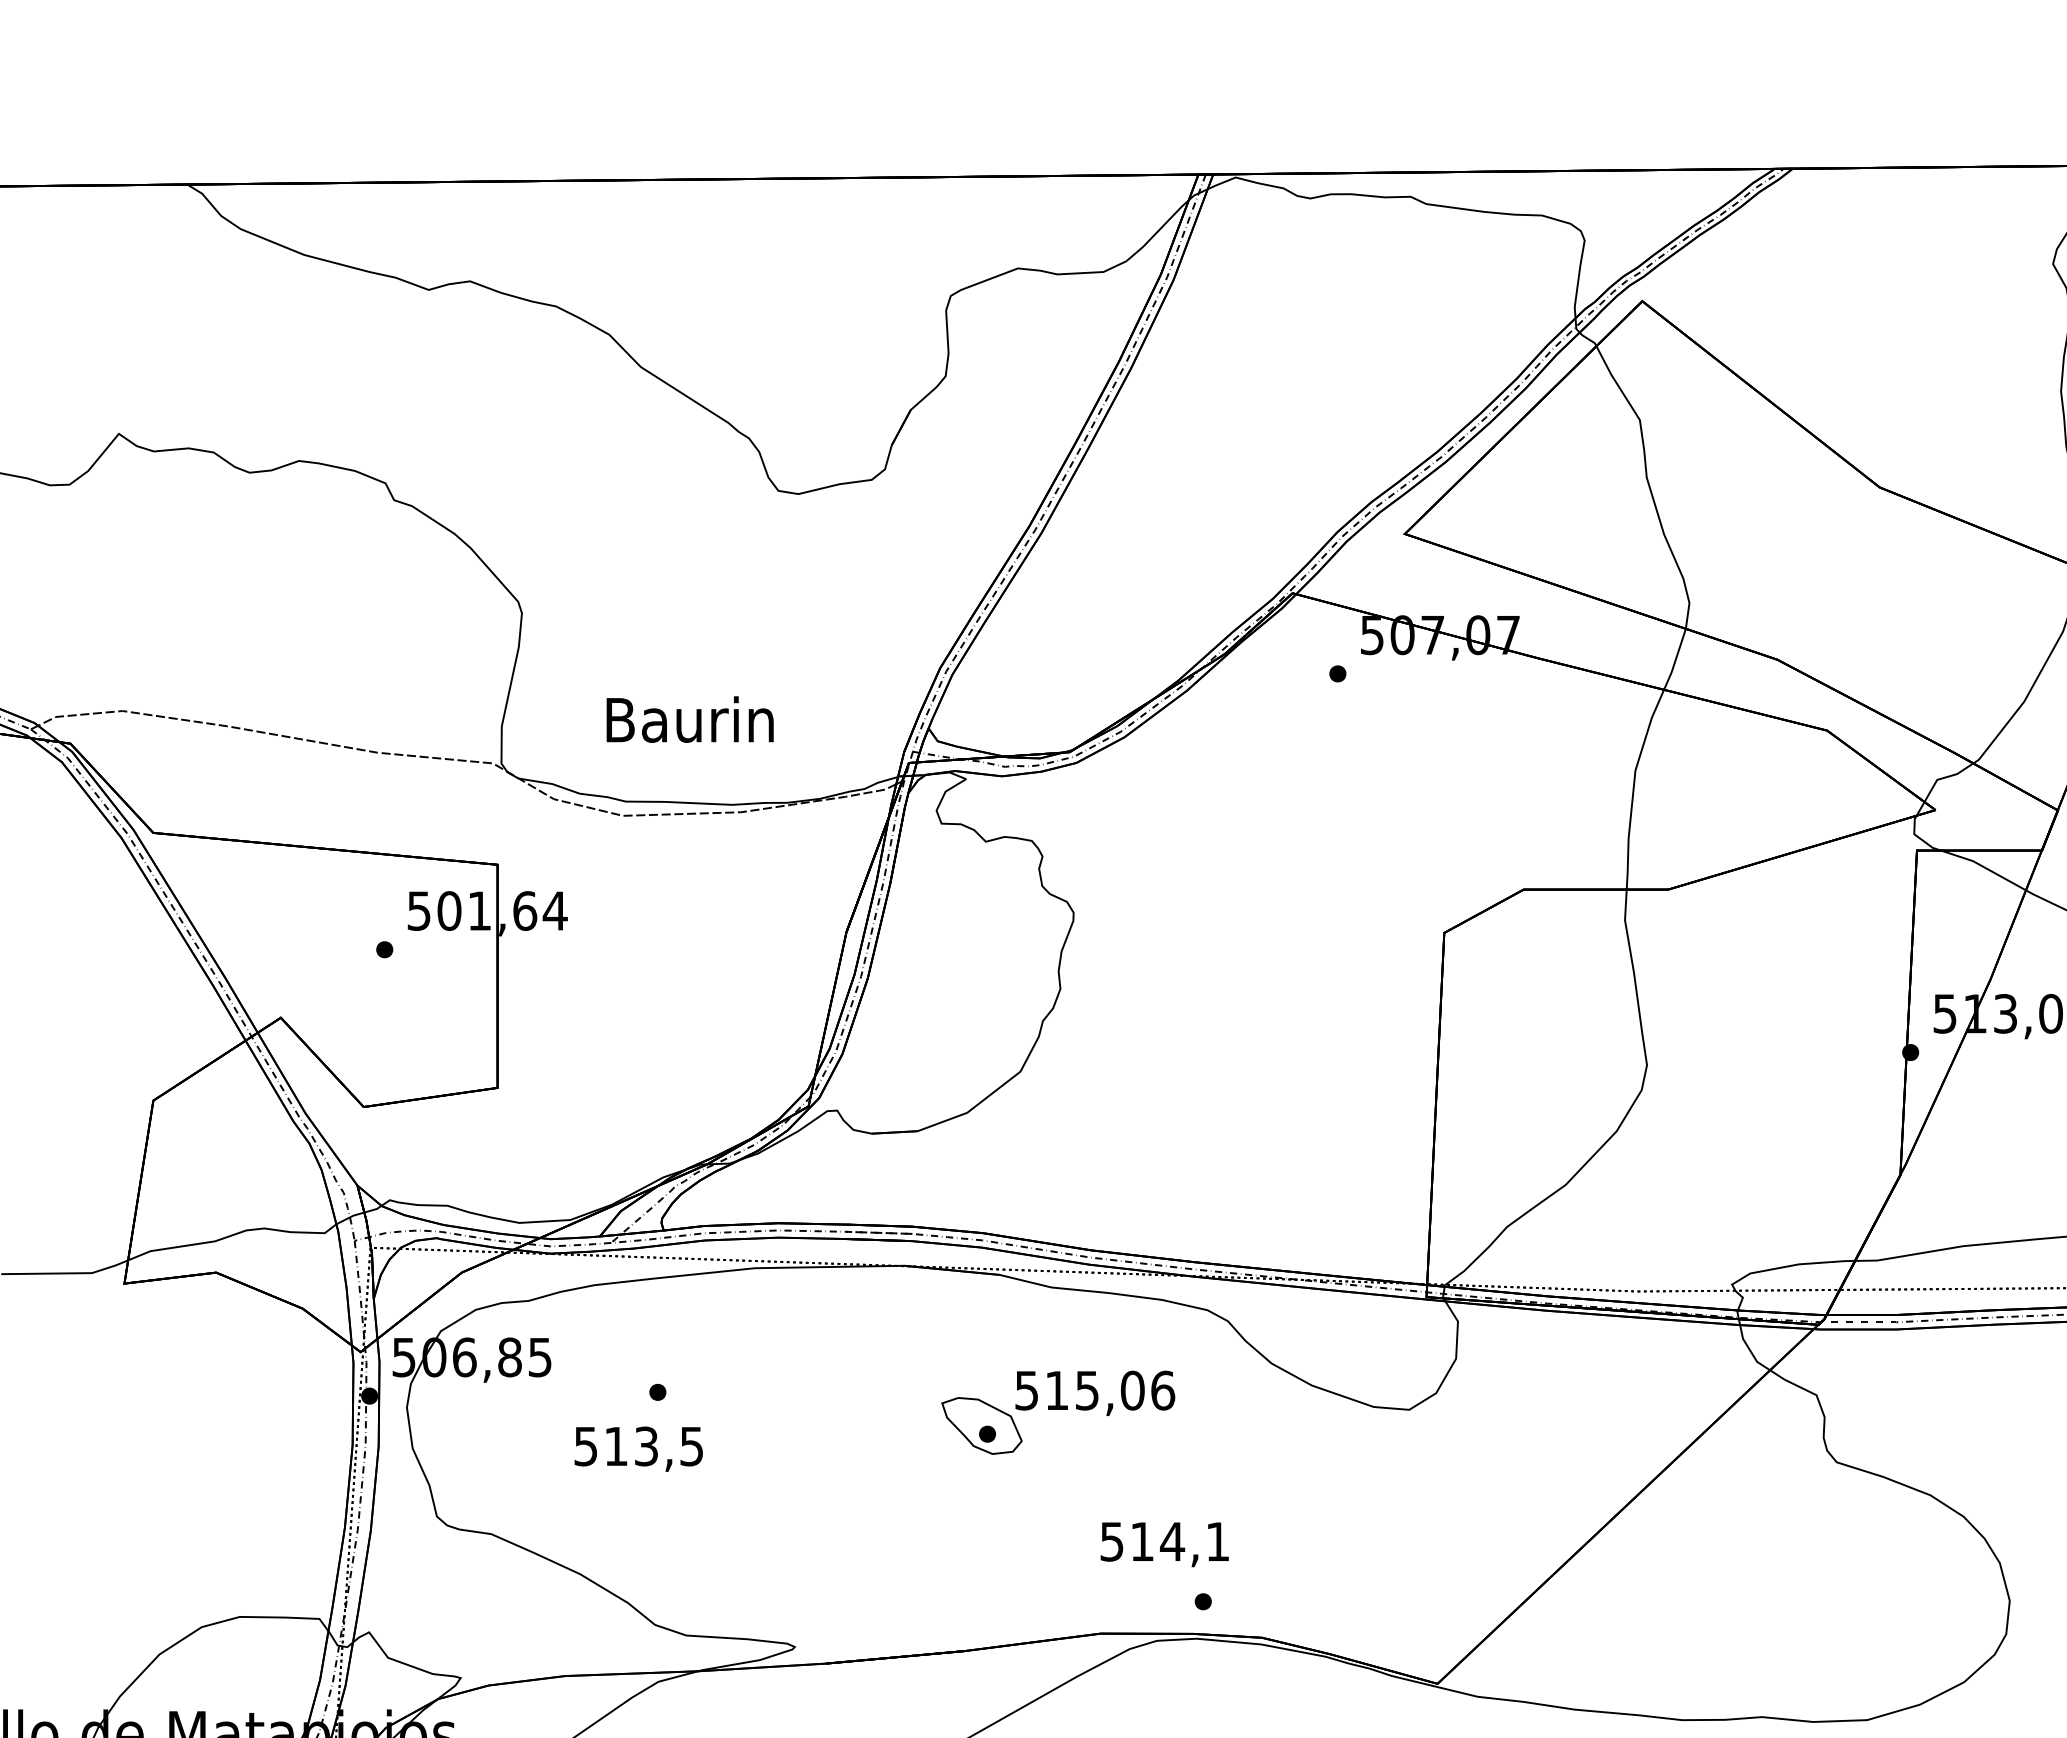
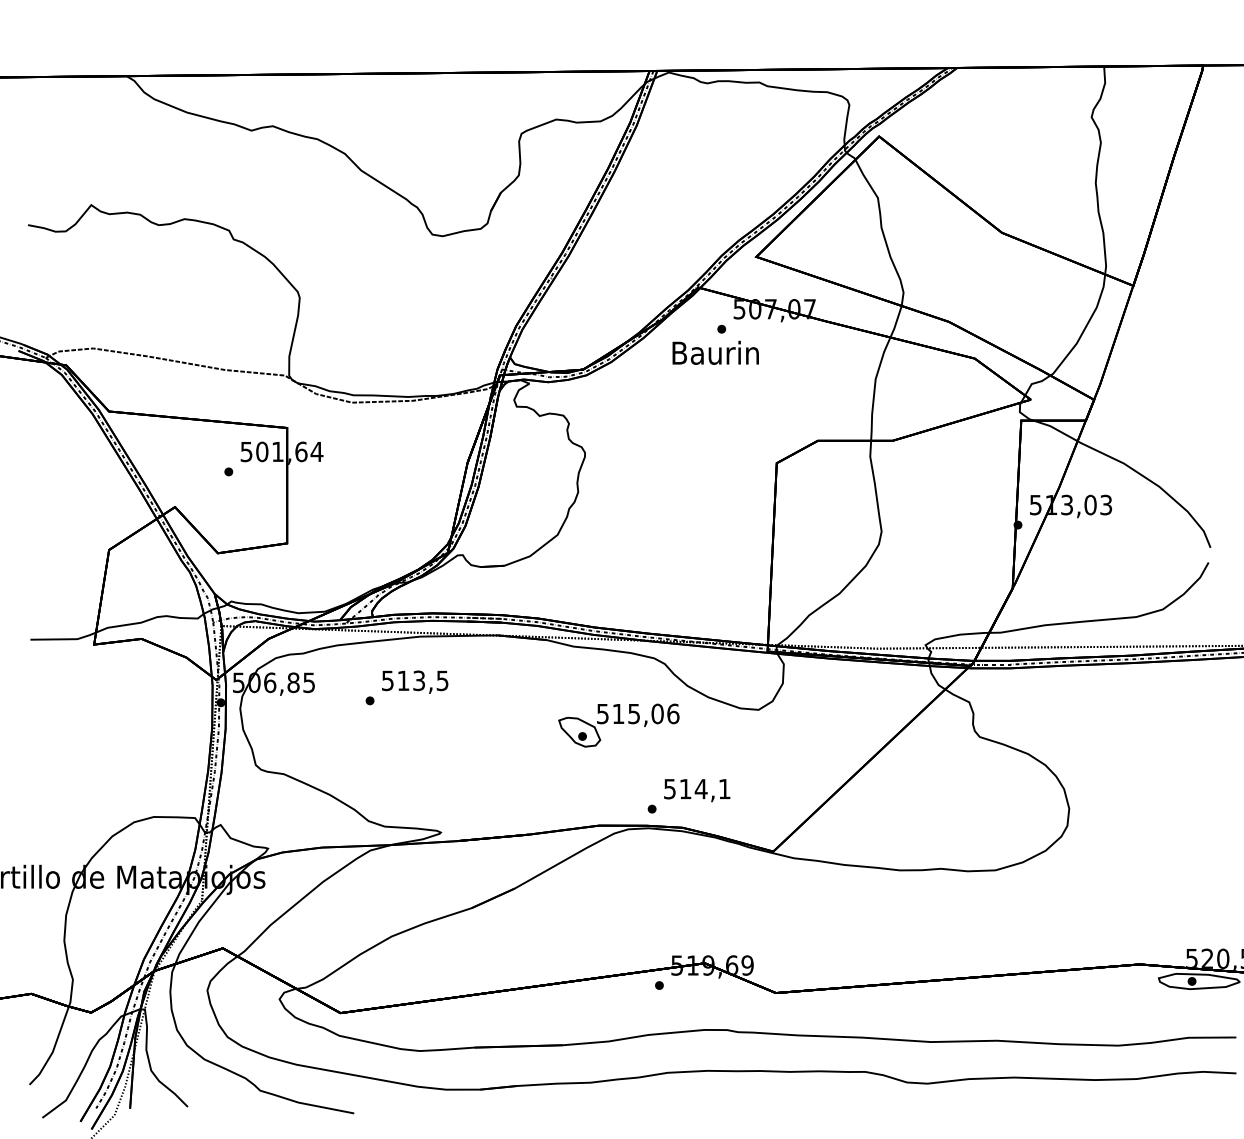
text: (689, 718) -> (715, 352), moved
part: (1057, 1412) -> (618, 725), moved
text: (639, 1447) -> (415, 681), moved
text: (1165, 1544) -> (697, 790), moved

